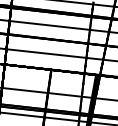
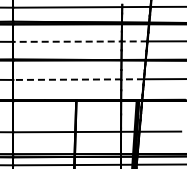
line: (59, 26) -> (80, 41), solid -> dashed
line: (54, 54) -> (78, 79), solid -> dashed

